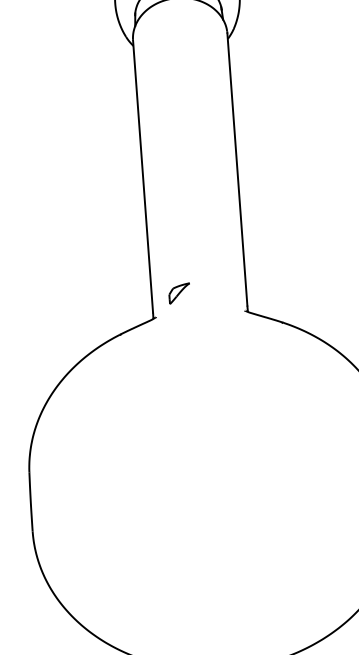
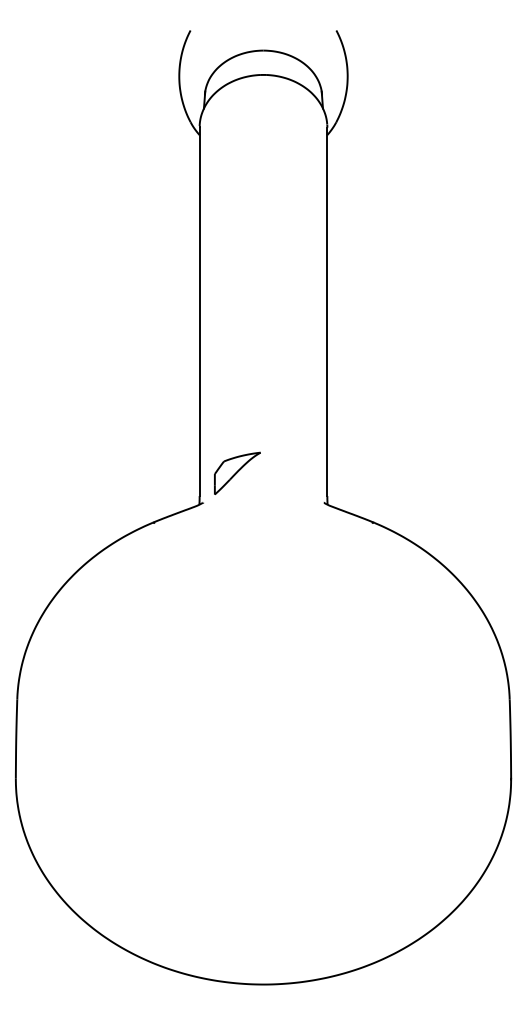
part: (179, 293) -> (237, 472), size x1.6

